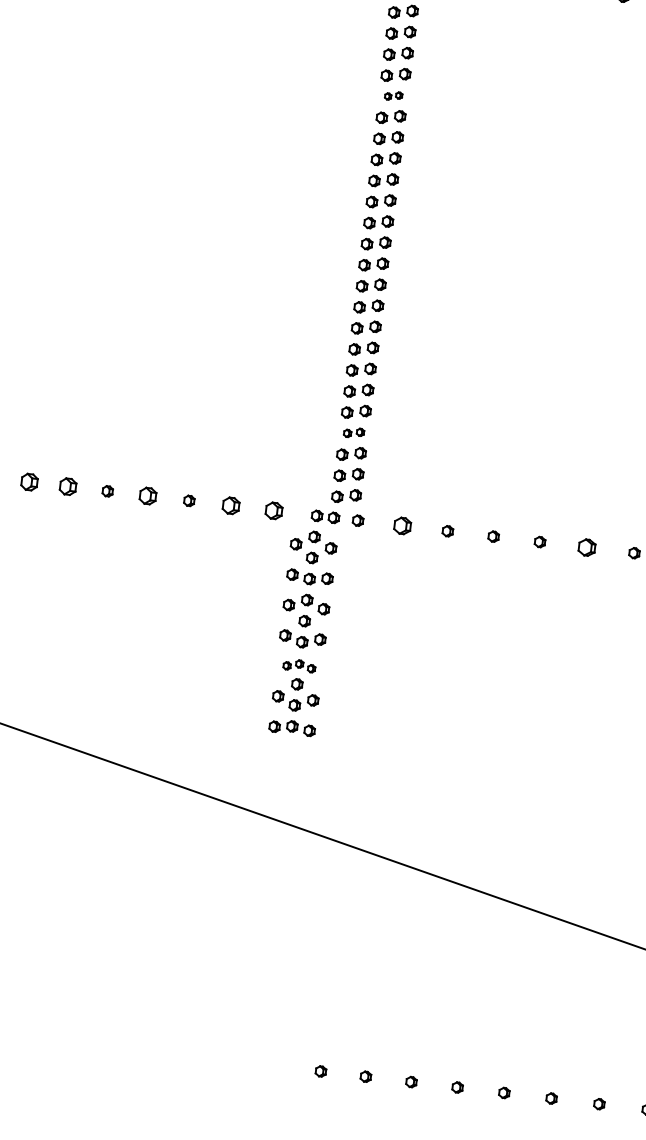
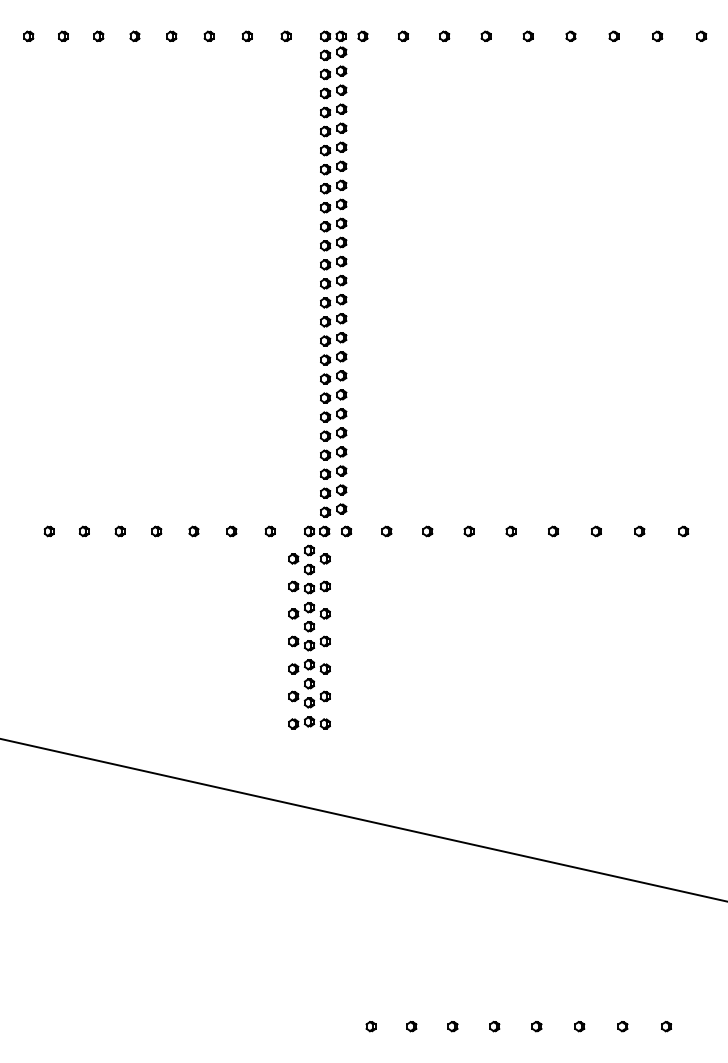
part: (393, 95) -> (333, 148), size x1.67
part: (353, 432) -> (333, 453), size x1.43
part: (28, 482) -> (48, 531), size x0.62
part: (68, 486) -> (84, 531), size x0.62
part: (147, 496) -> (156, 531), size x0.62
part: (230, 505) -> (231, 531), size x0.62
part: (272, 510) -> (269, 531), size x0.62
part: (402, 525) -> (386, 531), size x0.62
part: (586, 547) -> (553, 531), size x0.62
part: (299, 665) -> (309, 666), size x1.43

